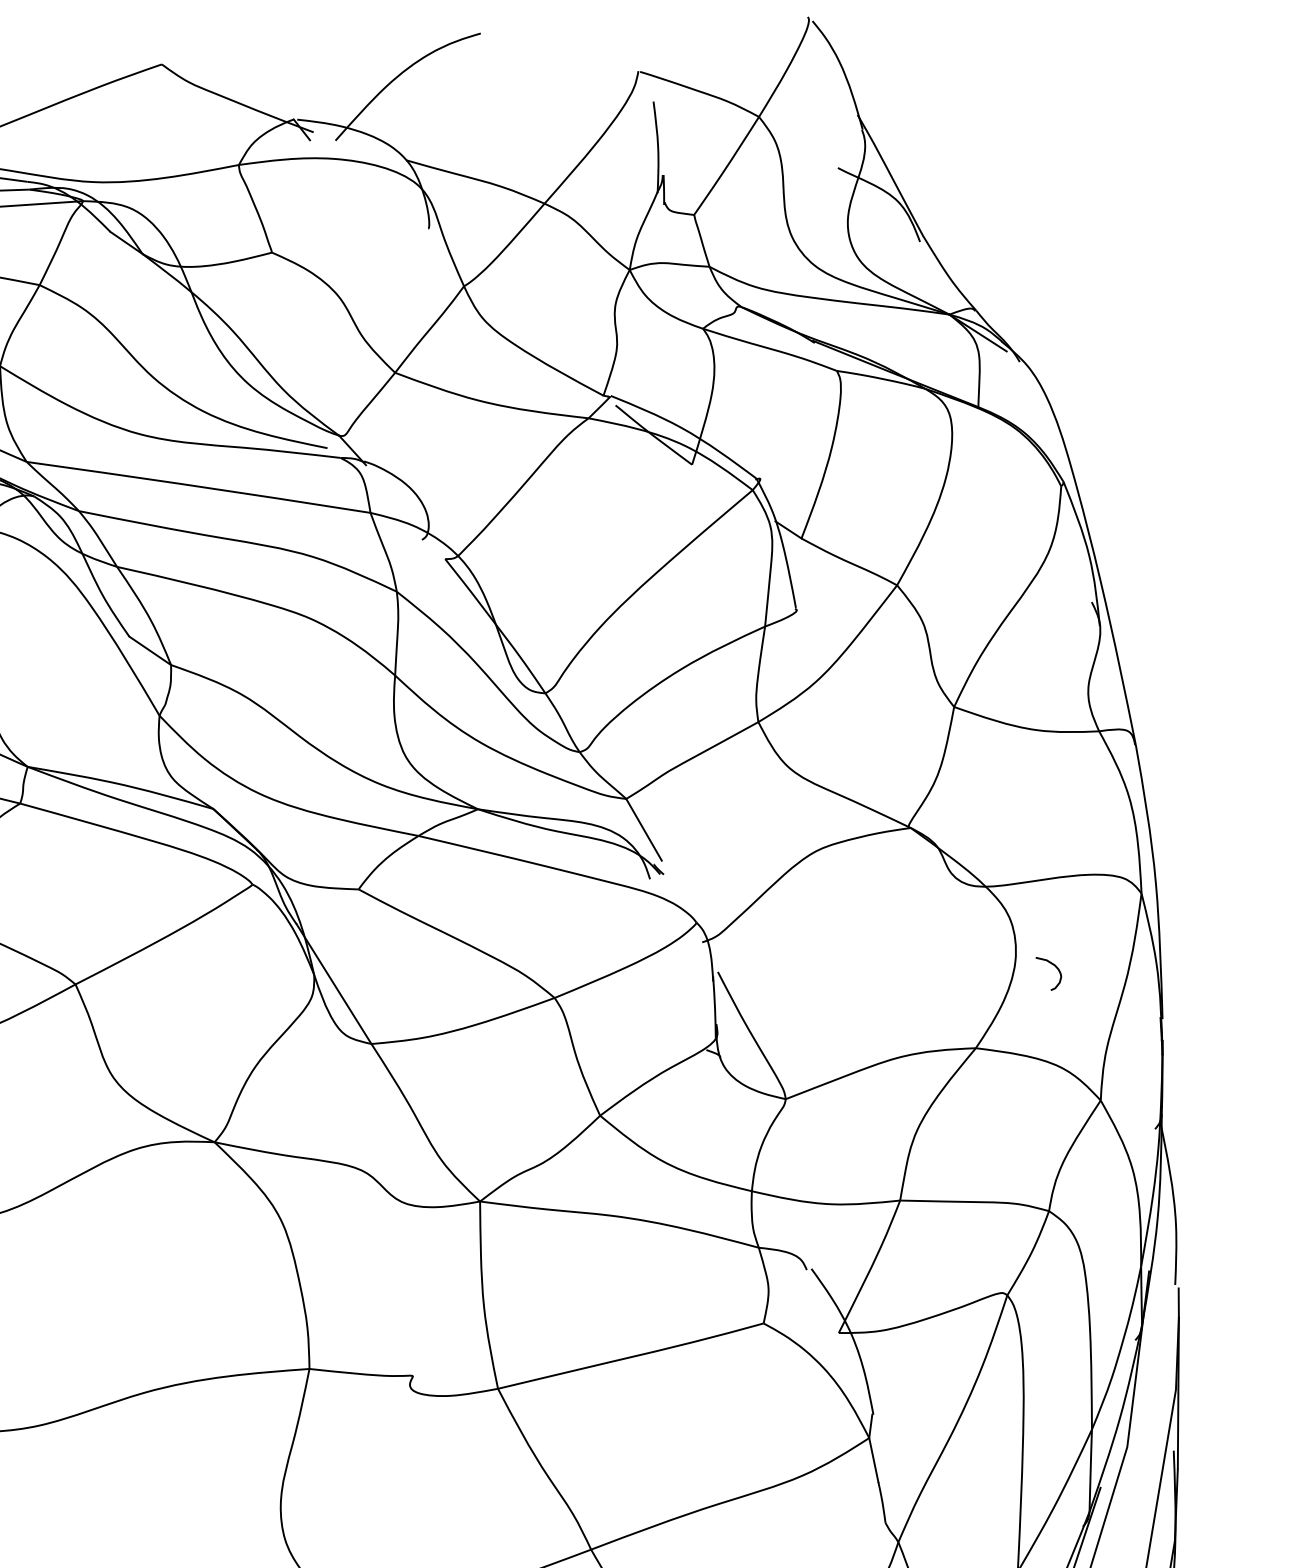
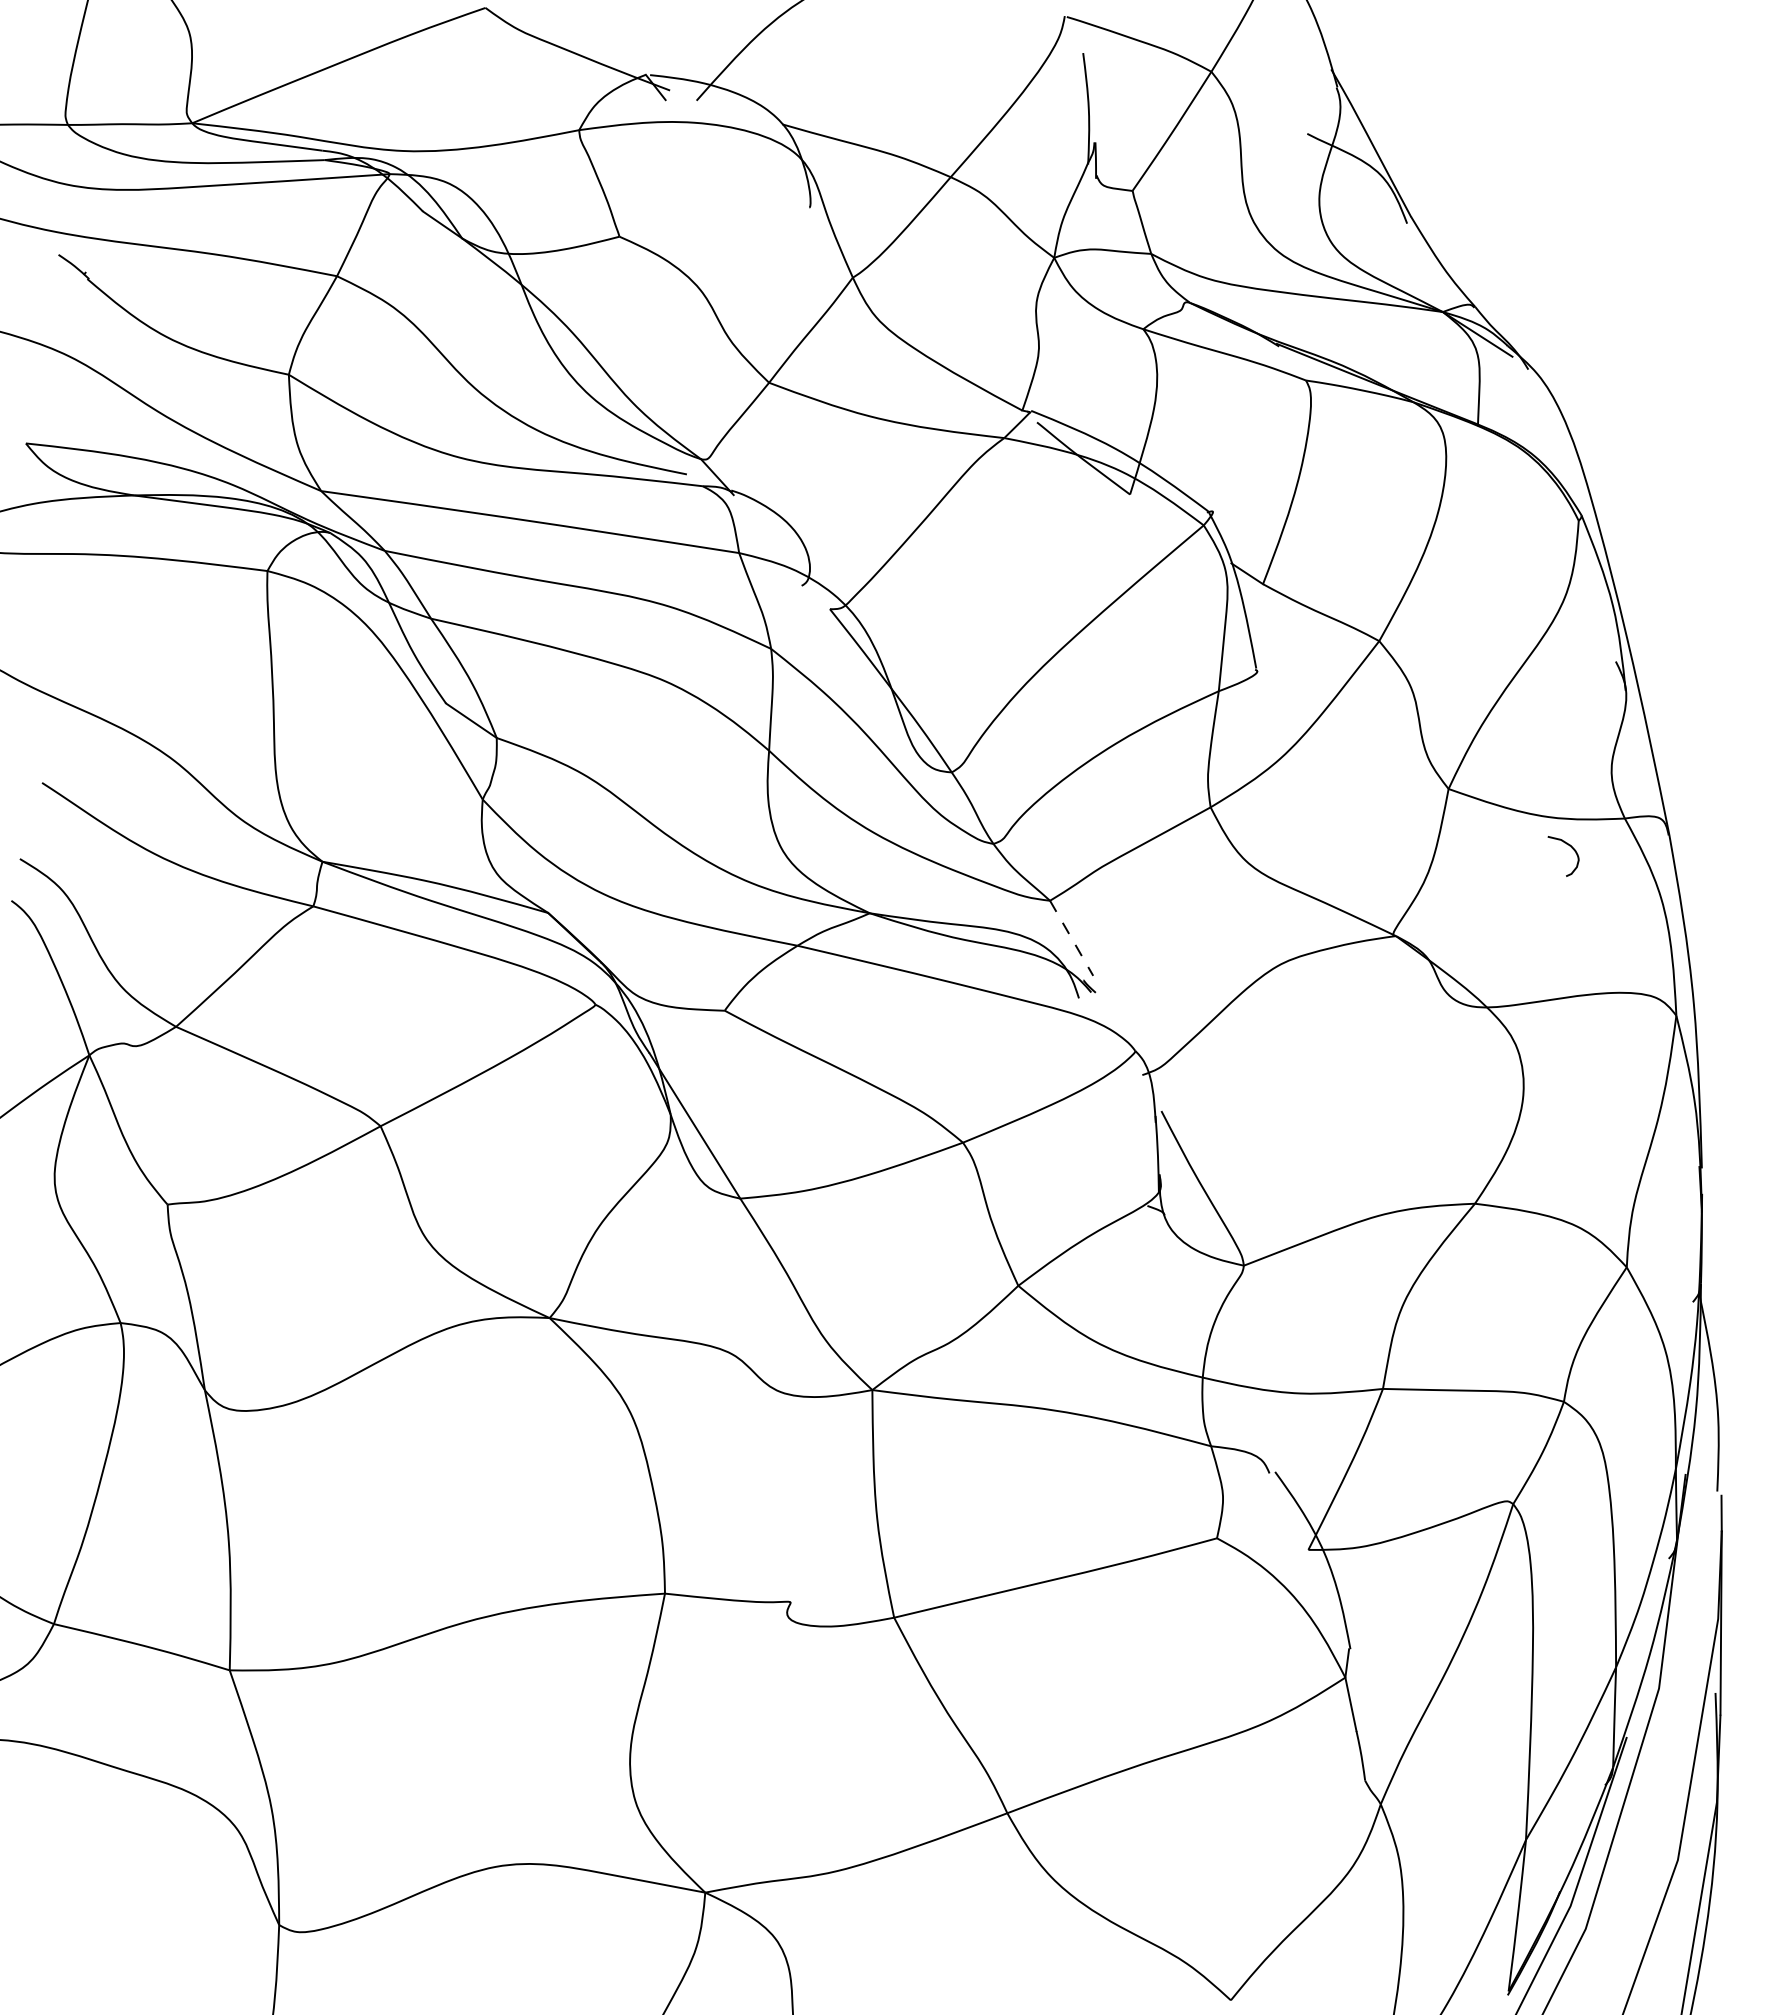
line: (643, 829) -> (1071, 938), solid -> dashed
curve: (1055, 967) -> (1571, 848), moved

